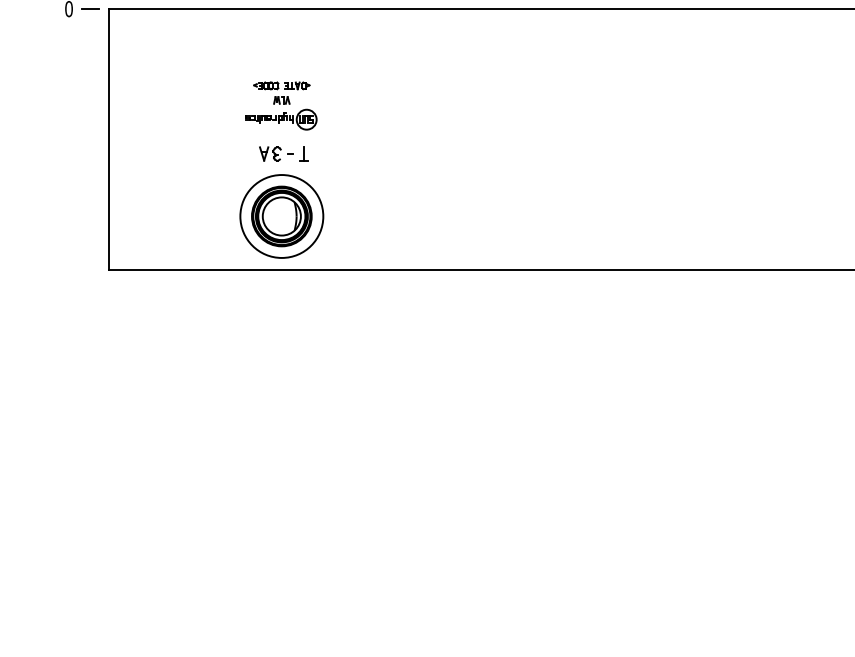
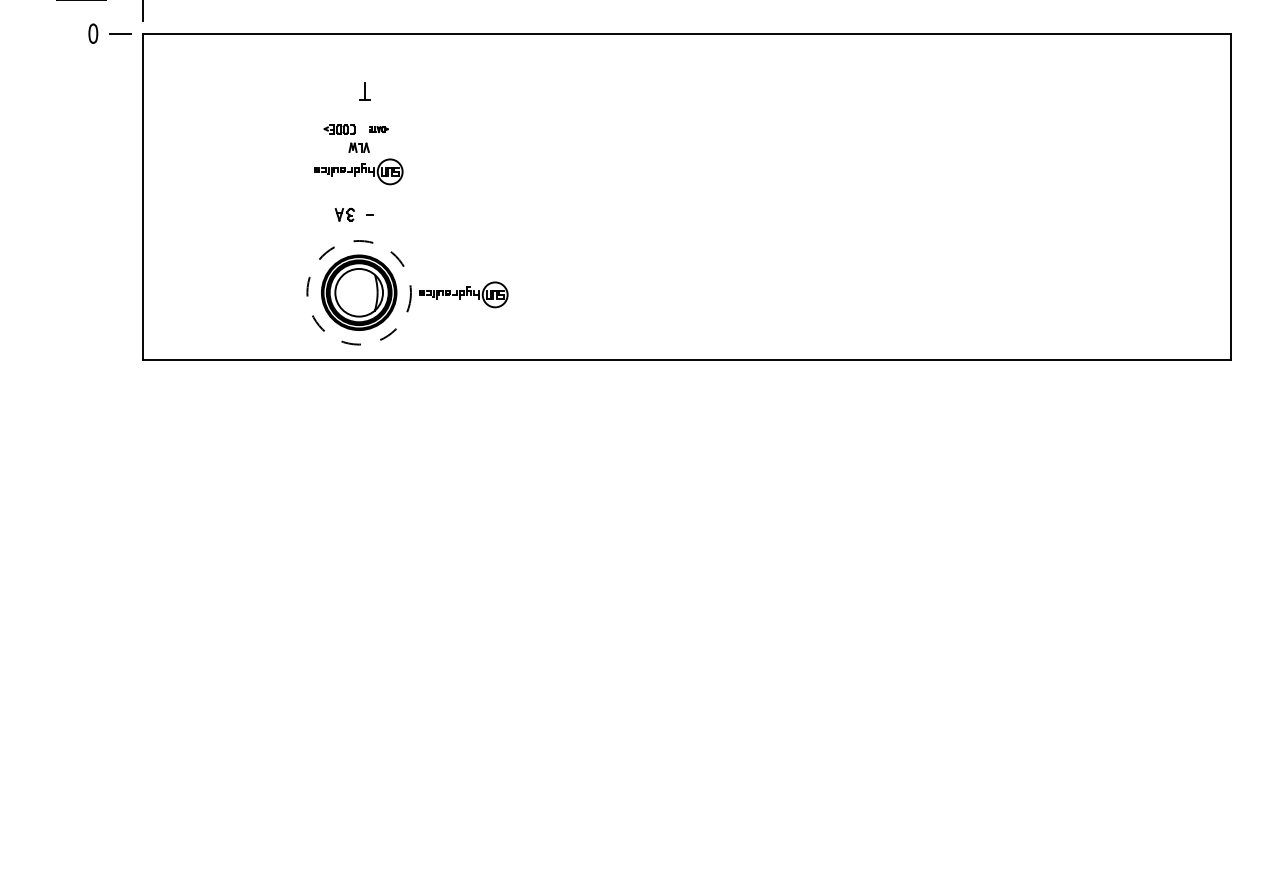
part: (297, 85) -> (378, 129), size x0.6
part: (270, 153) -> (344, 214), size x0.7
part: (303, 153) -> (364, 91), moved
circle: (281, 216) -> (358, 292), solid -> dashed
part: (365, 217) -> (463, 294), added

